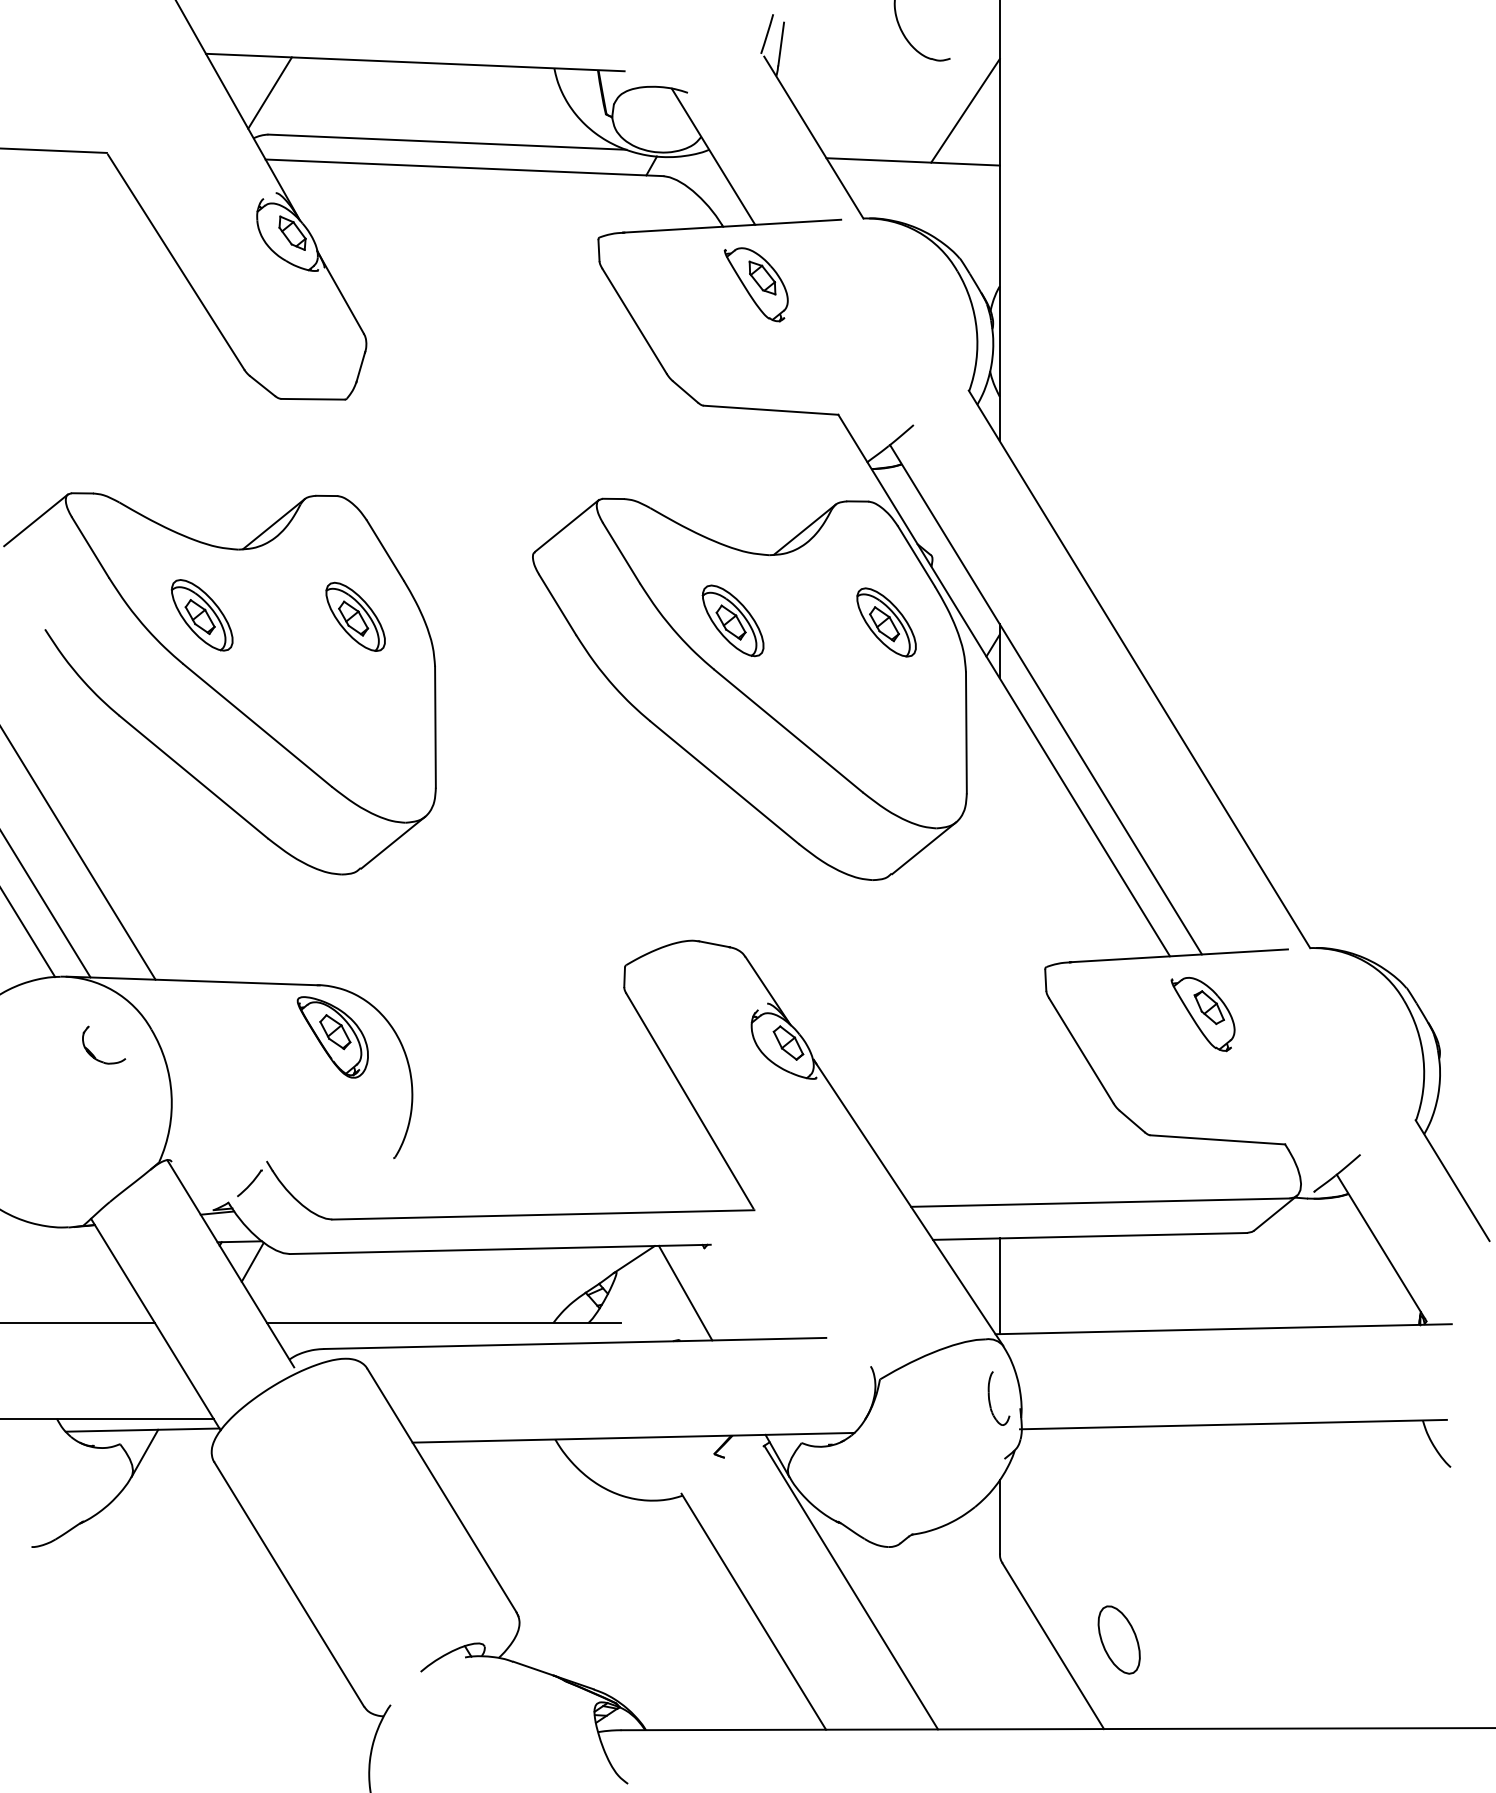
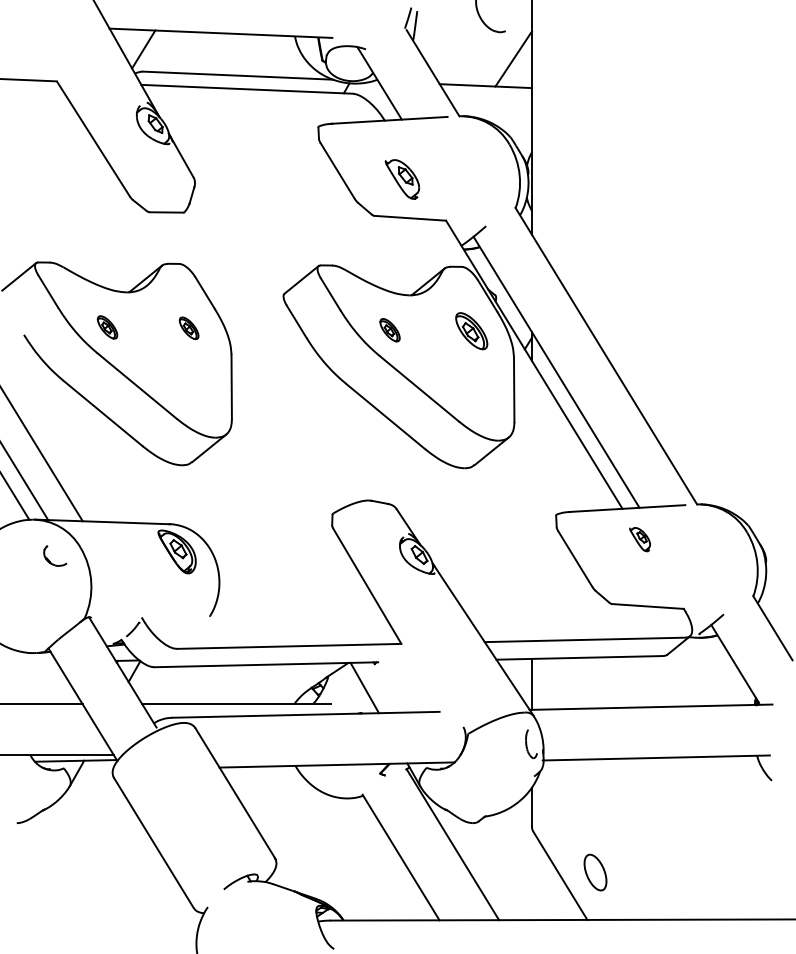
part: (756, 284) -> (402, 179), moved
part: (202, 615) -> (107, 327), size x0.6
part: (354, 617) -> (188, 328), size x0.6
part: (732, 619) -> (389, 329), size x0.6
part: (1201, 1013) -> (639, 539), size x0.6

